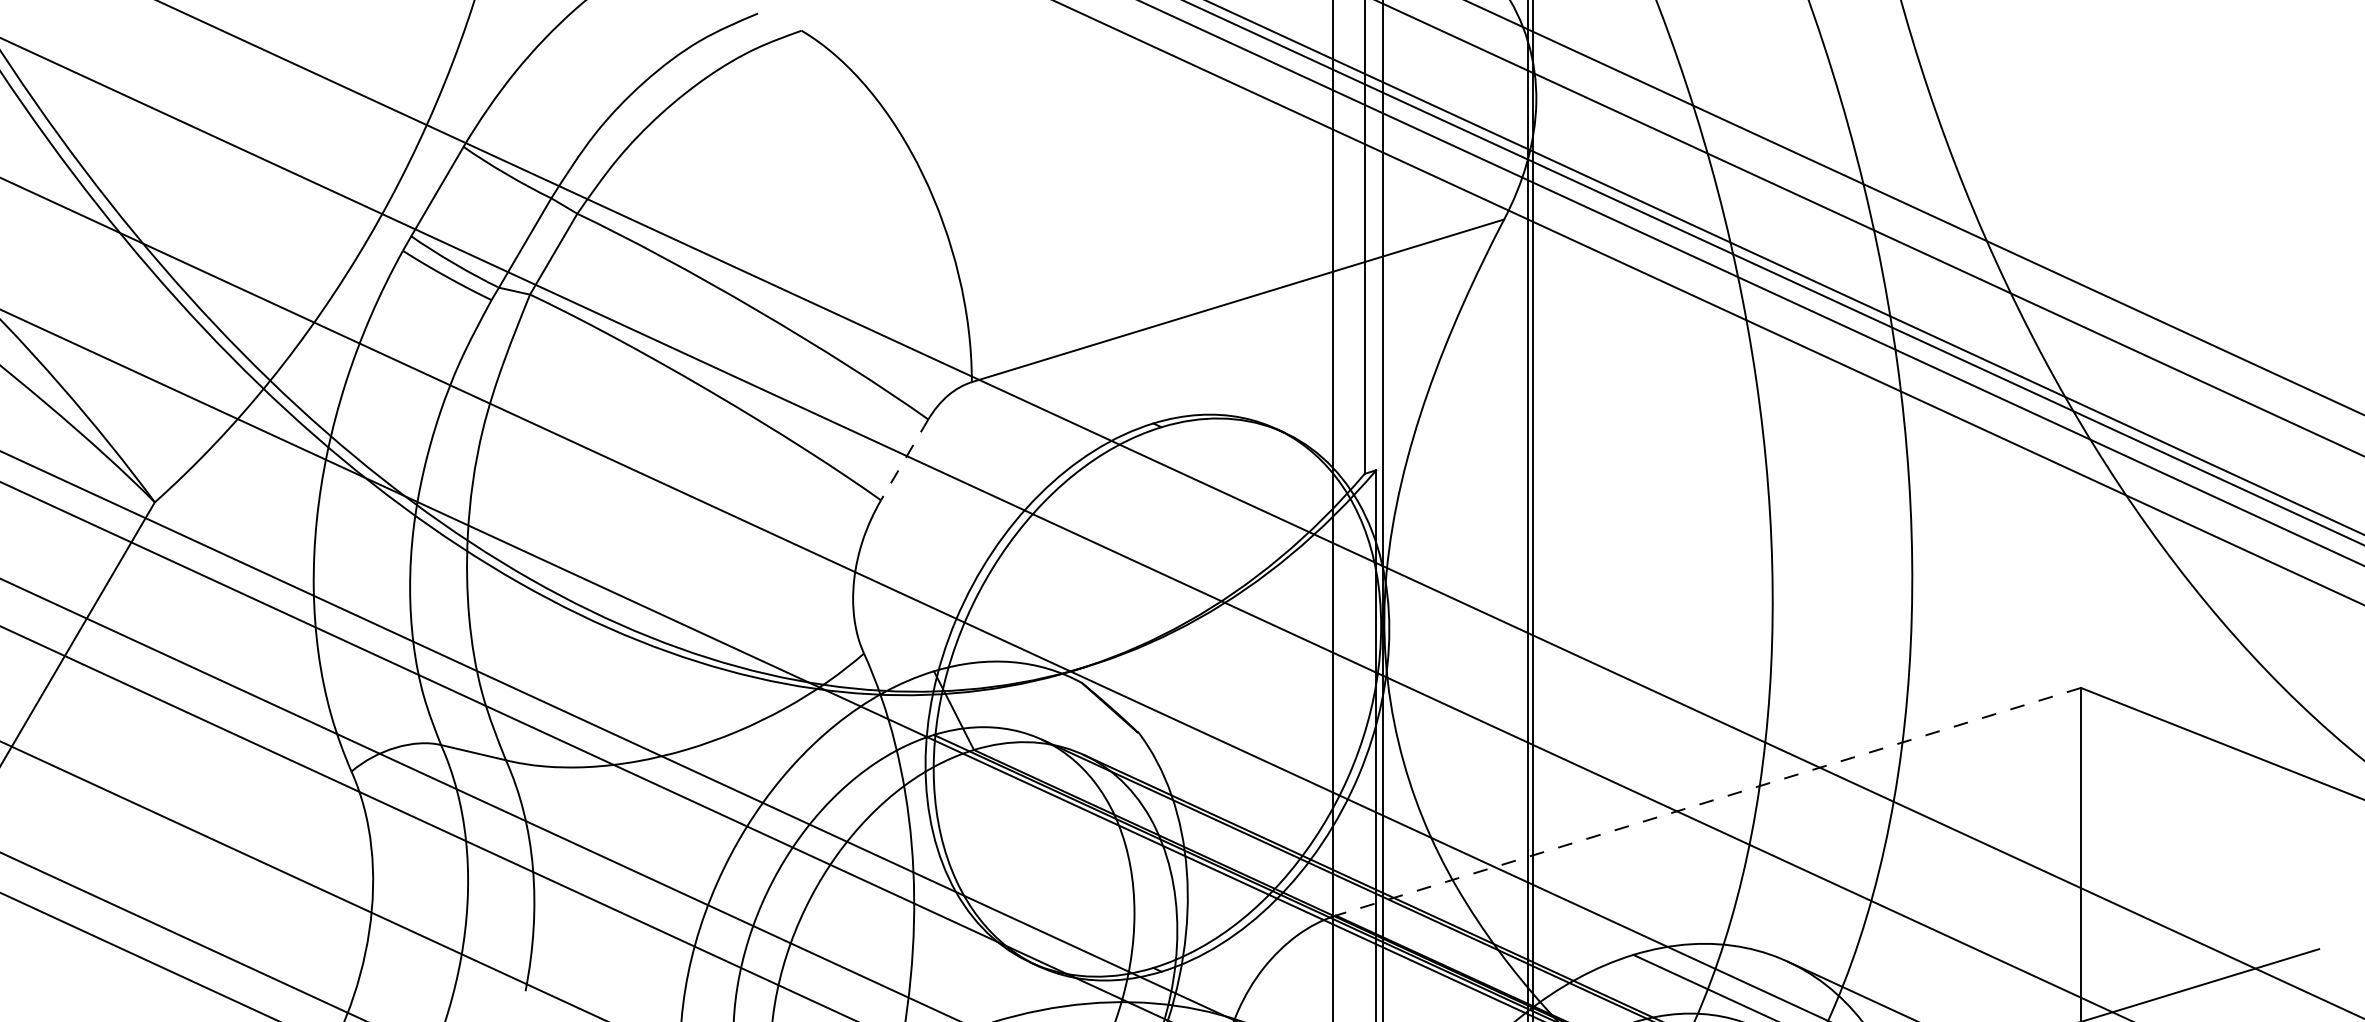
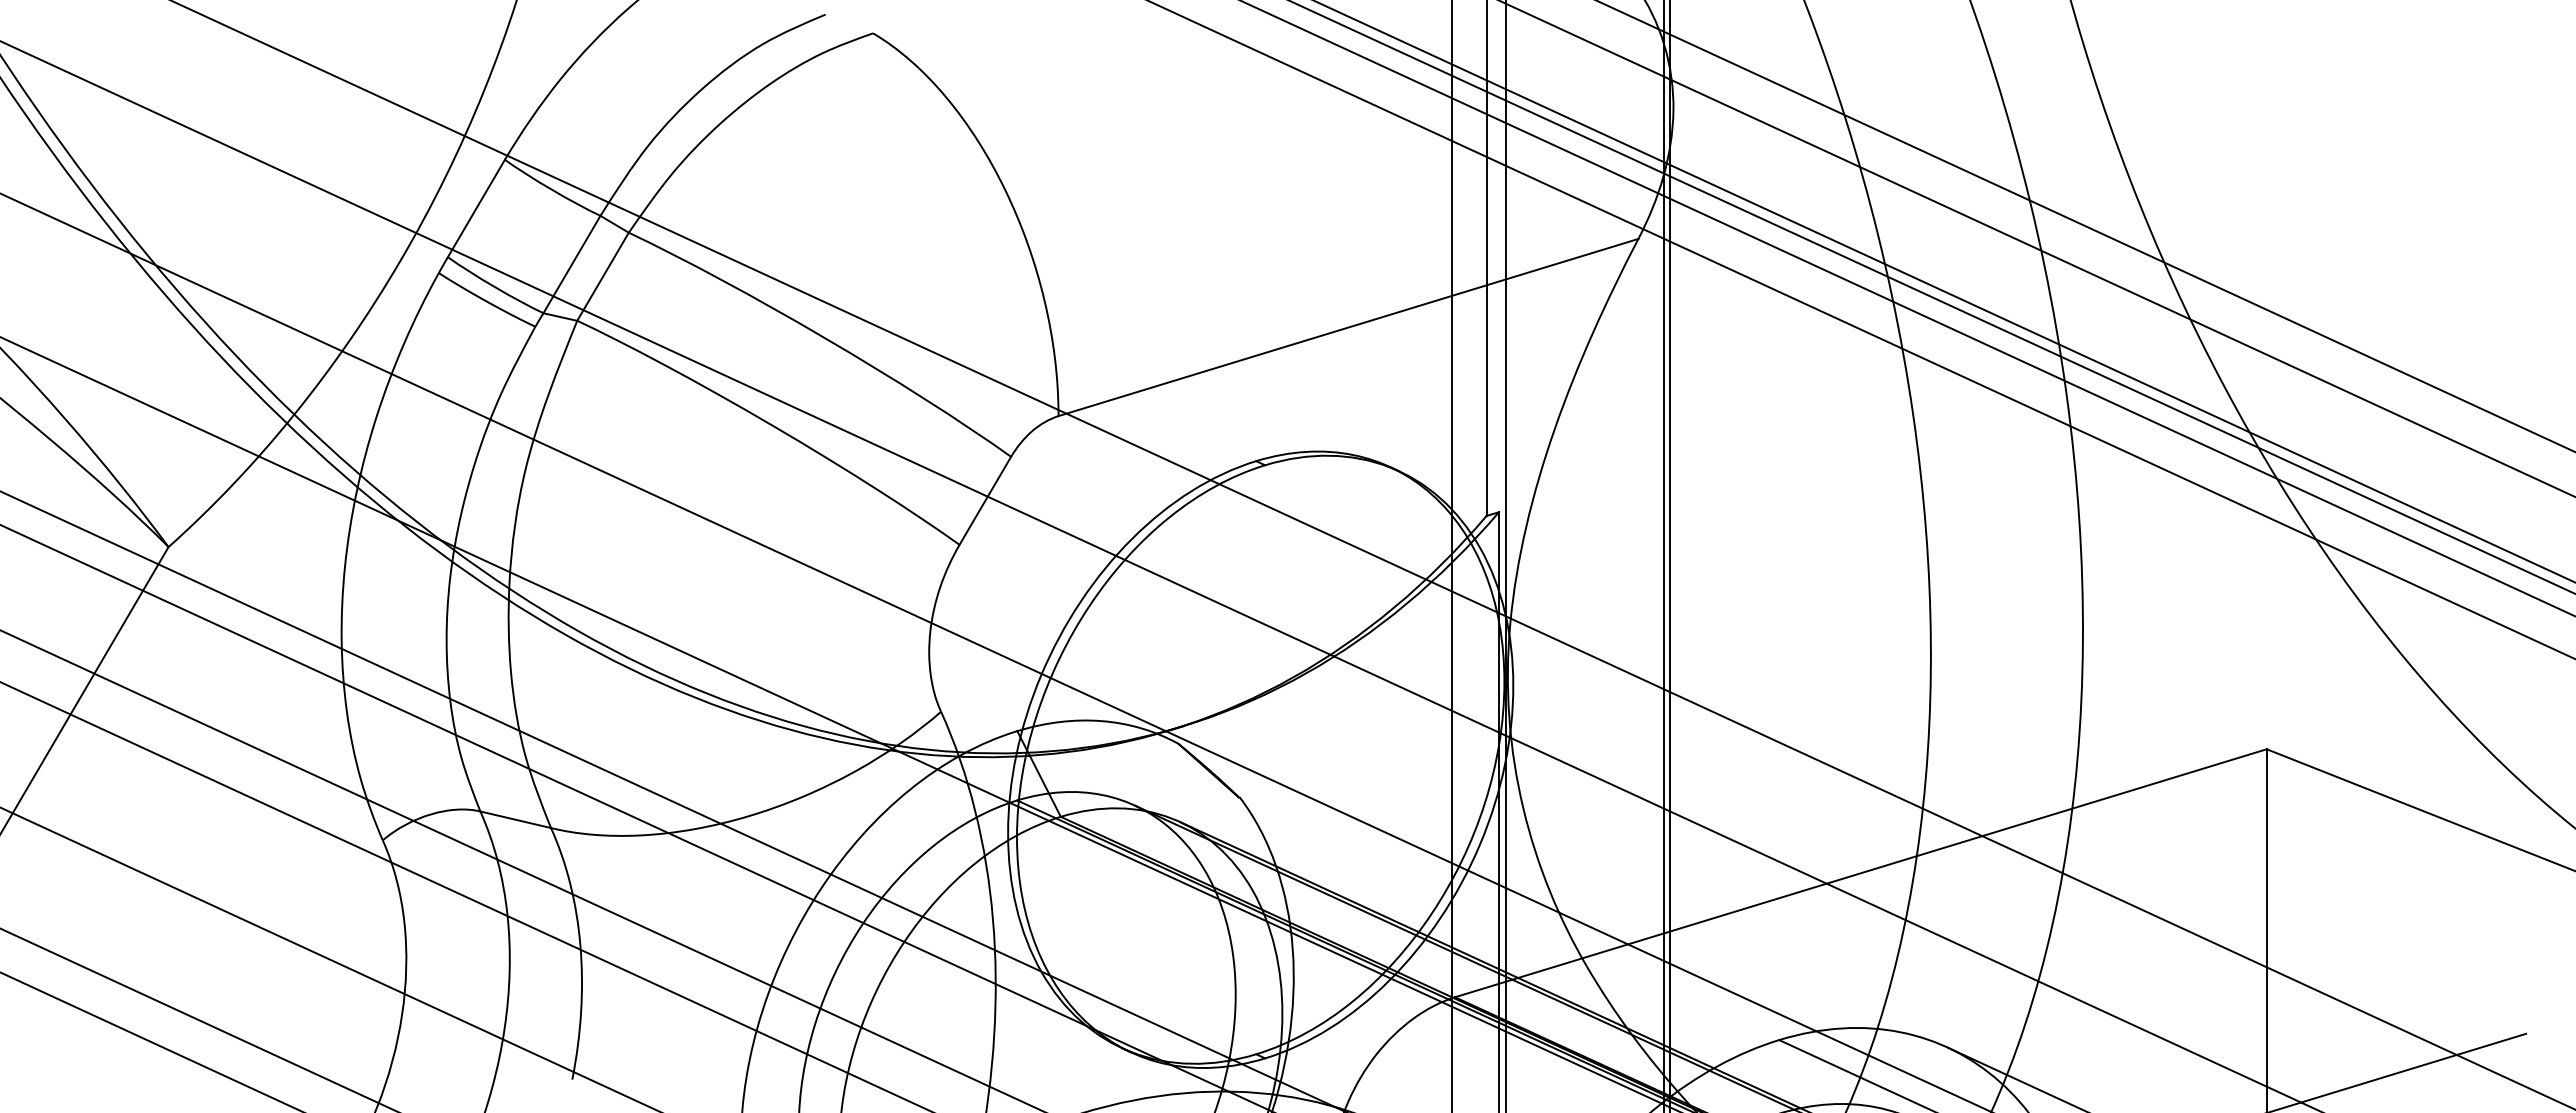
line: (904, 460) -> (985, 501), dashed -> solid
line: (1708, 802) -> (1860, 873), dashed -> solid

